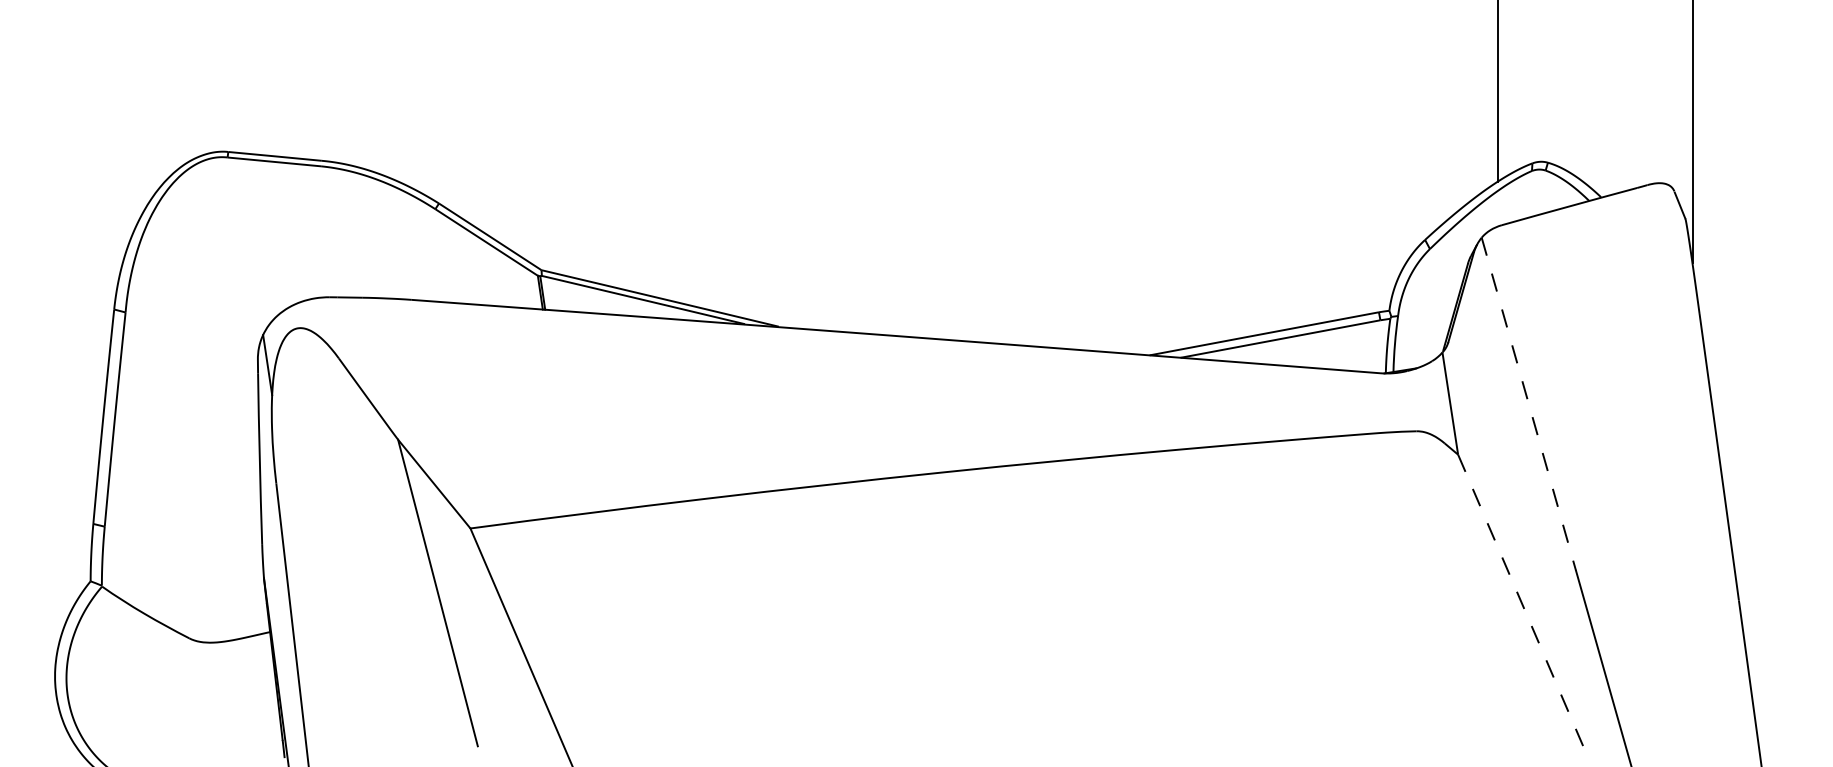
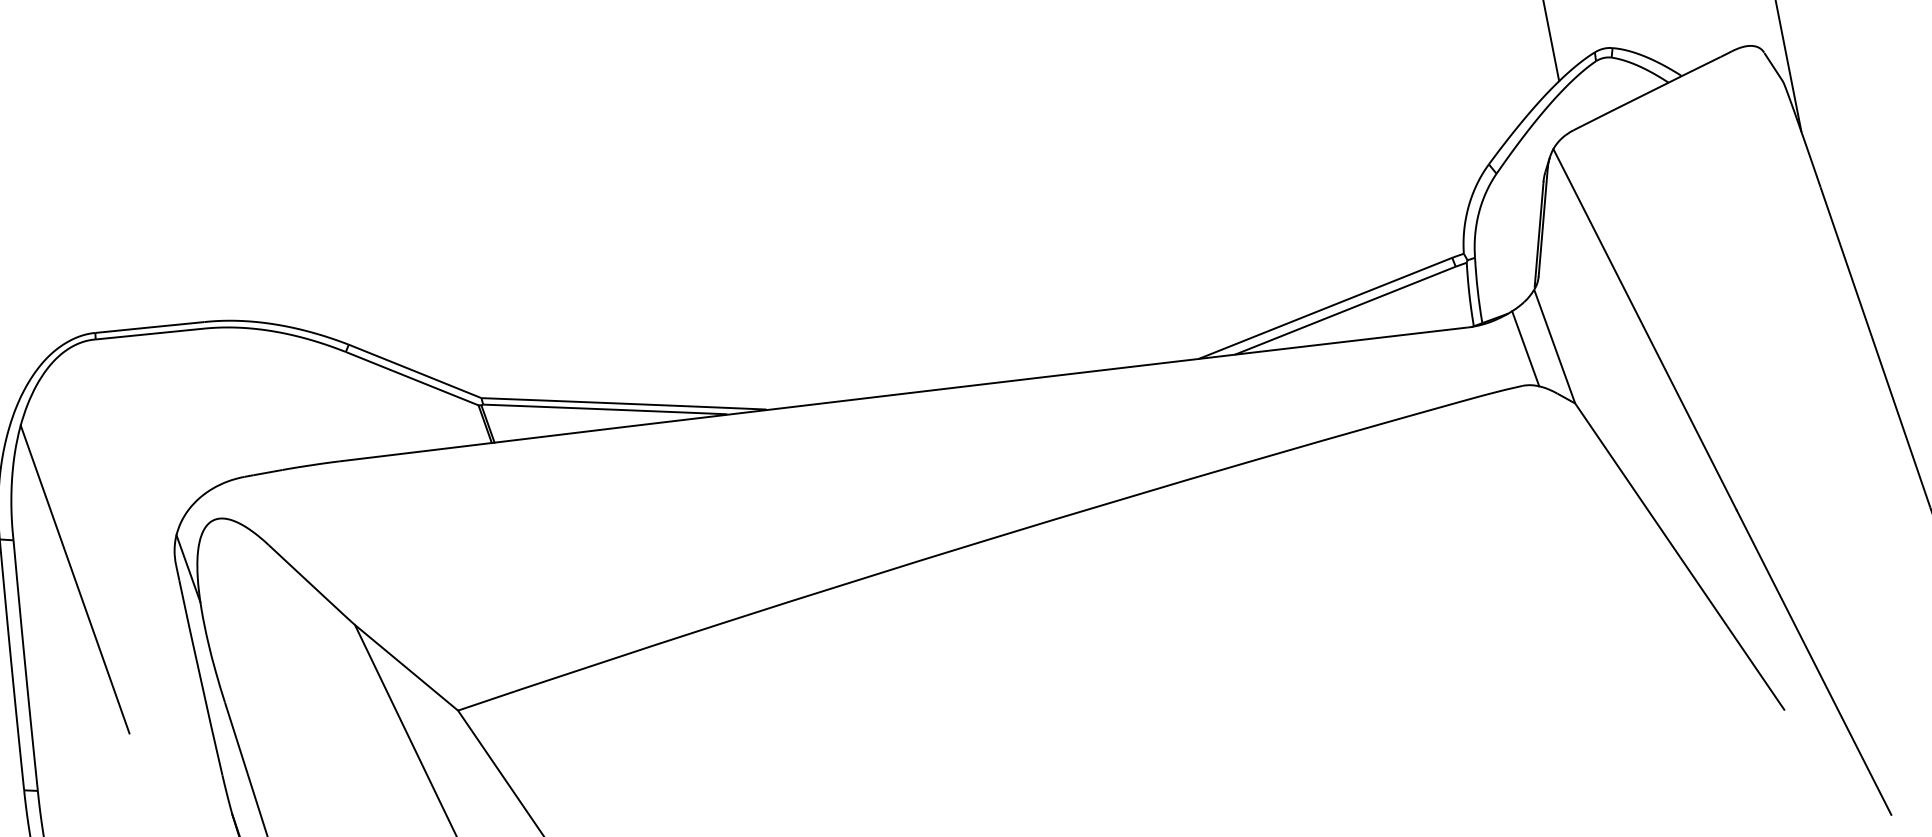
line: (170, 355) -> (74, 579), added
line: (1425, 400) -> (1525, 348), added
line: (1529, 404) -> (1645, 329), dashed -> solid
line: (1520, 600) -> (1679, 556), dashed -> solid

